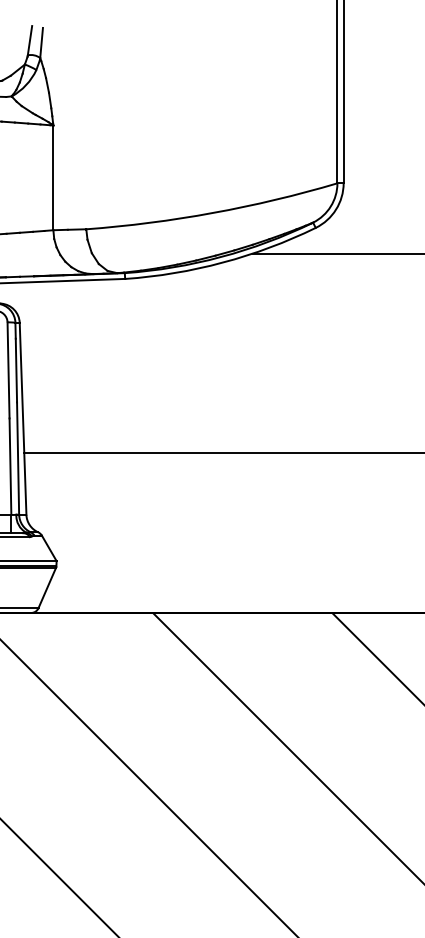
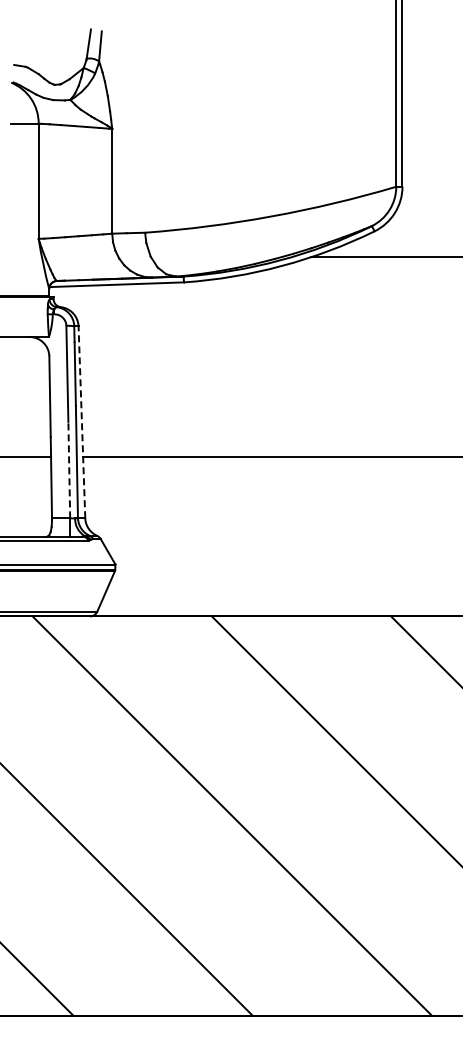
line: (22, 418) -> (81, 421), solid -> dashed
line: (10, 466) -> (69, 469), solid -> dashed

